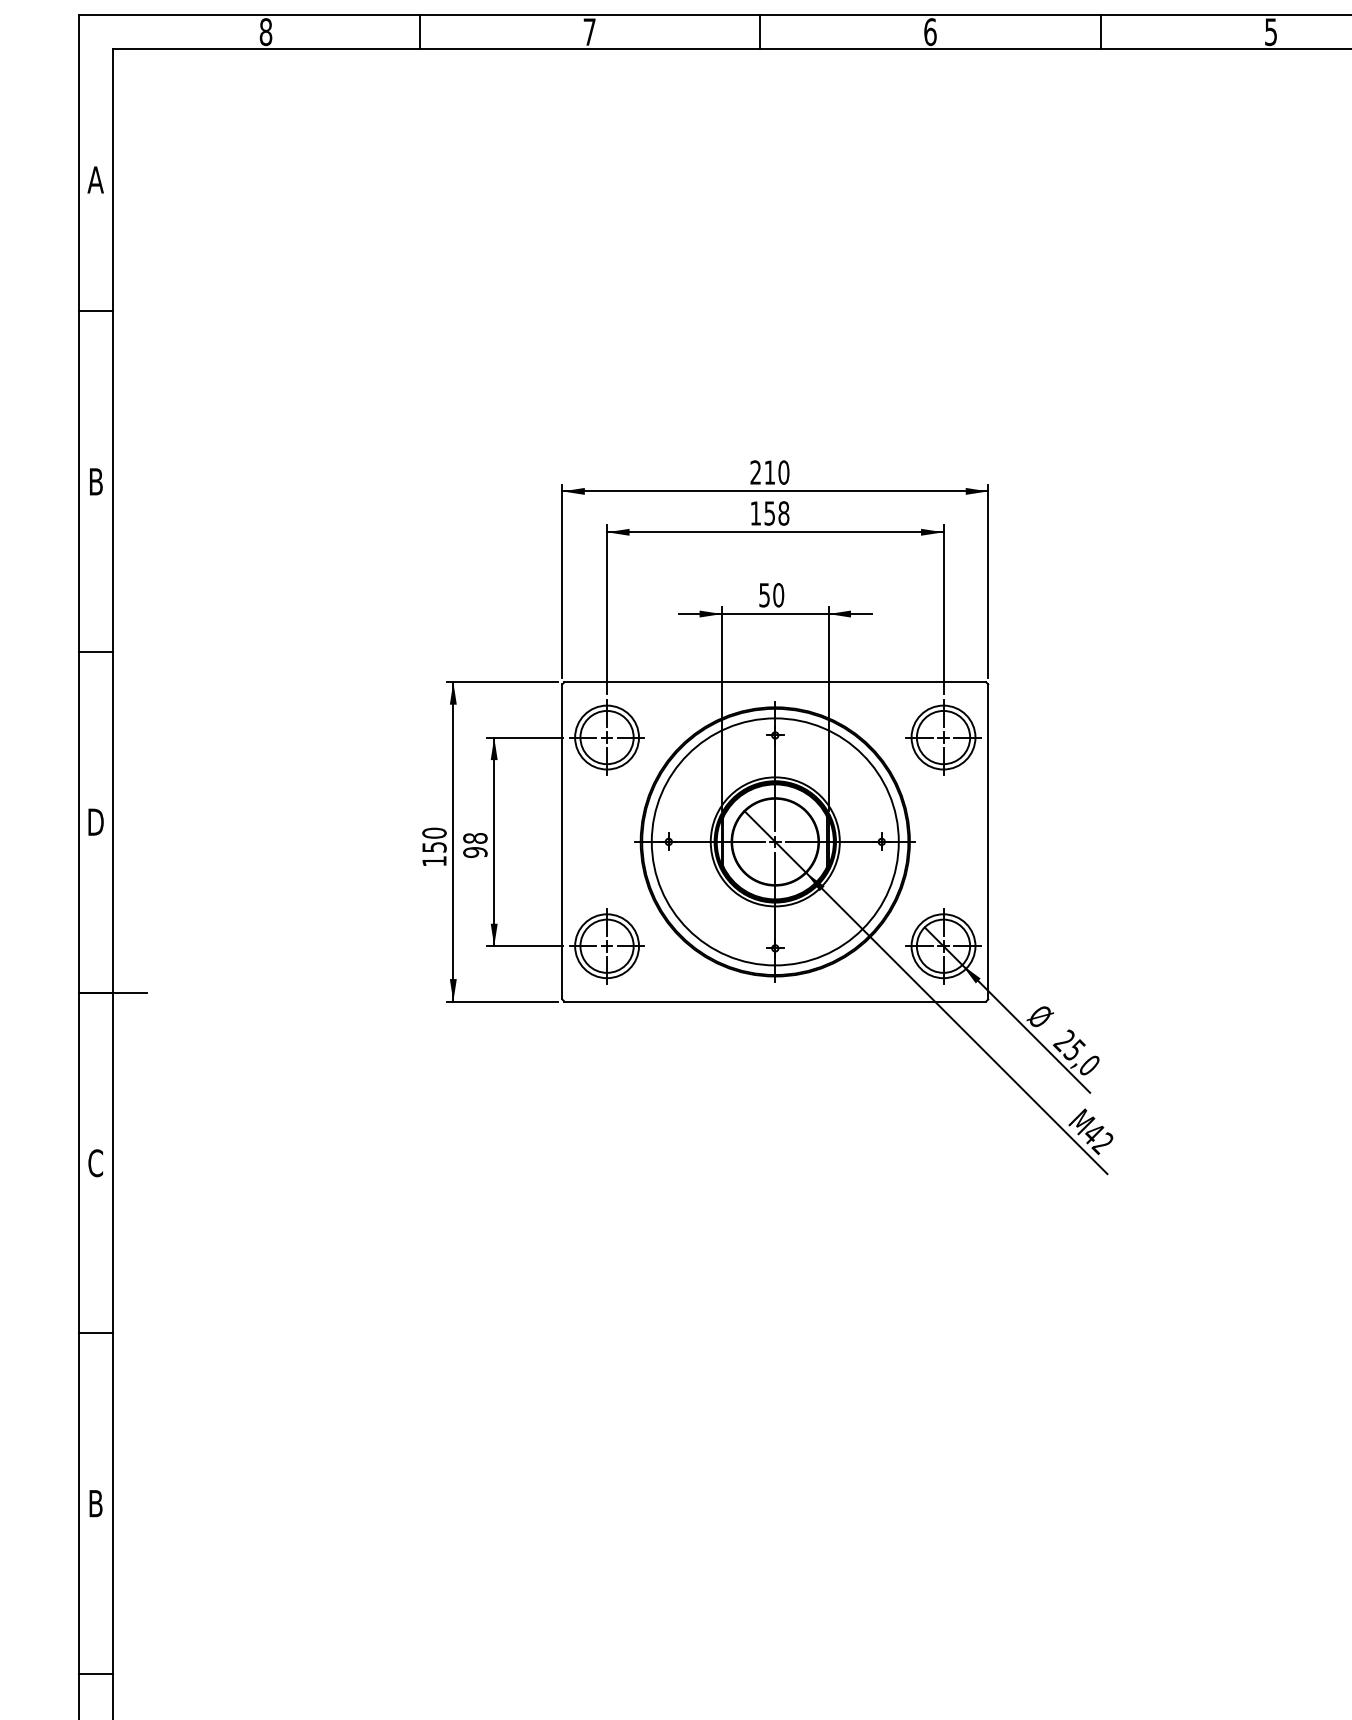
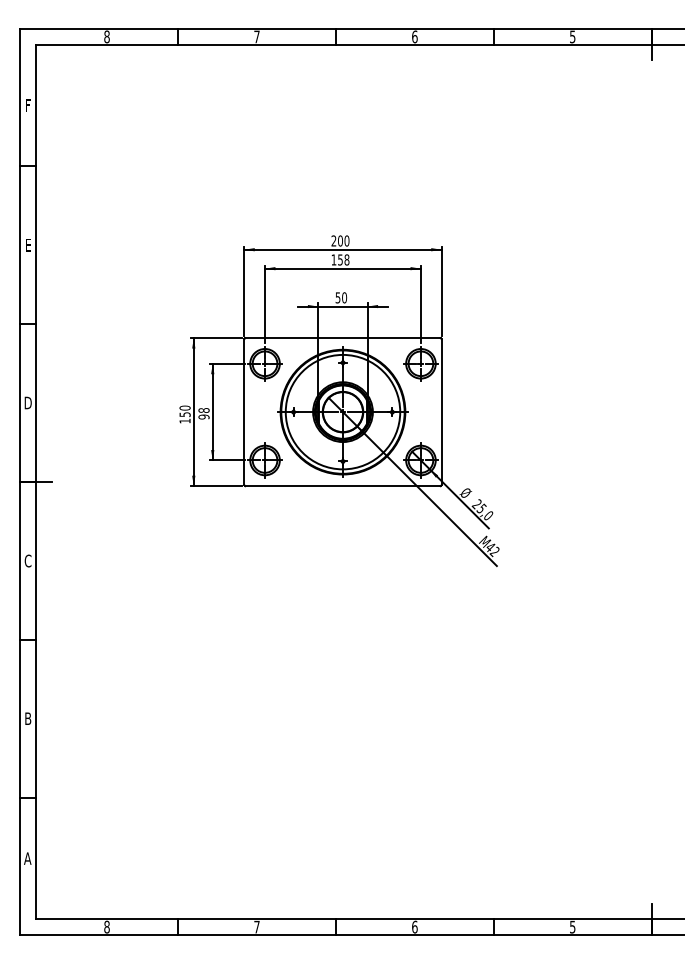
text: (94, 180) -> (27, 105), A -> F
text: (769, 471) -> (340, 240), 210 -> 200
text: (96, 482) -> (28, 245), B -> E

